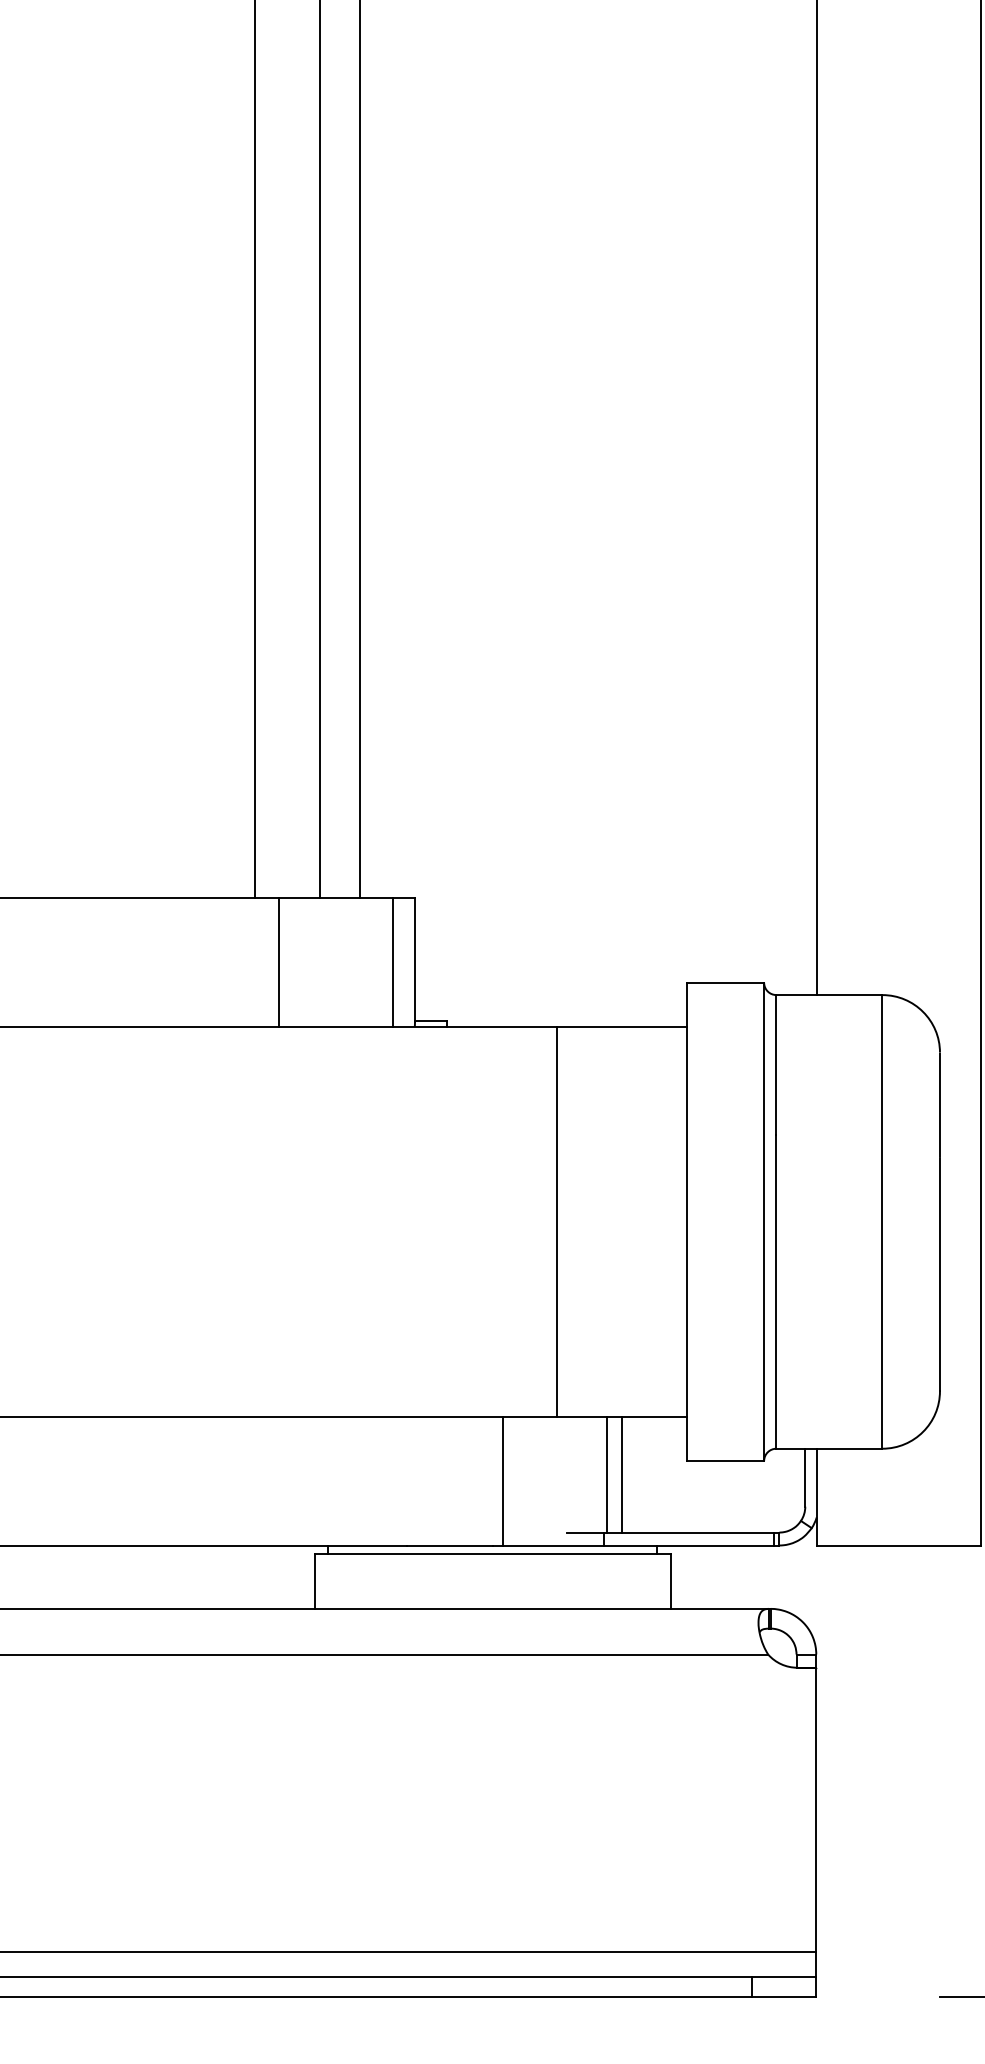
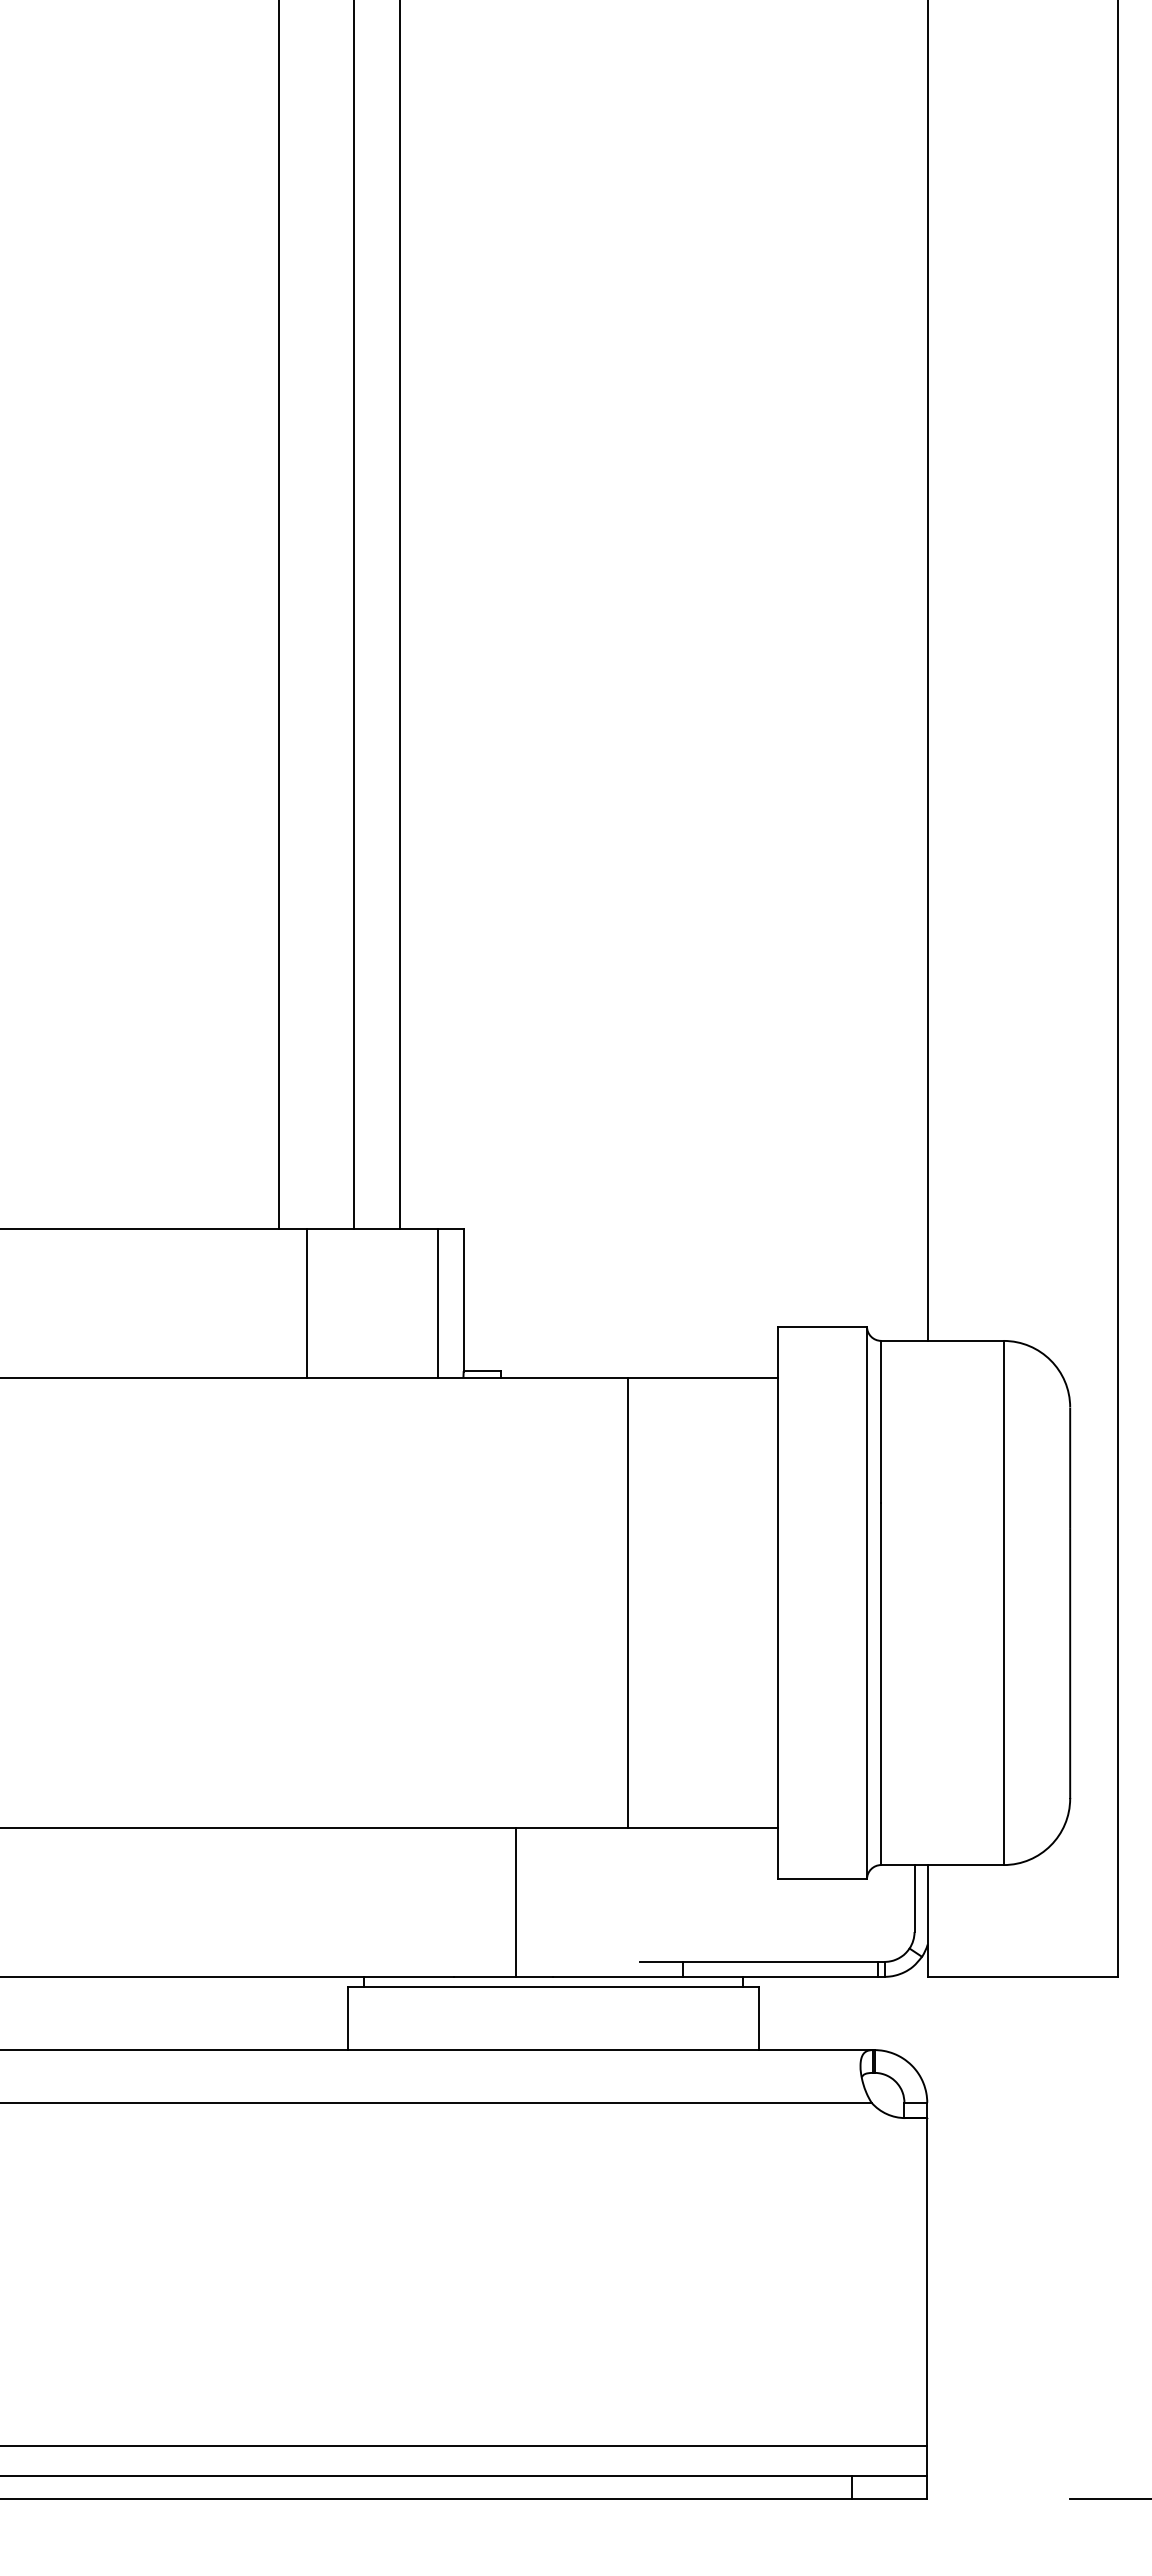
line: (607, 1474) -> (685, 1894), removed
line: (621, 1474) -> (702, 1894), removed
line: (503, 1481) -> (516, 1902), moved

